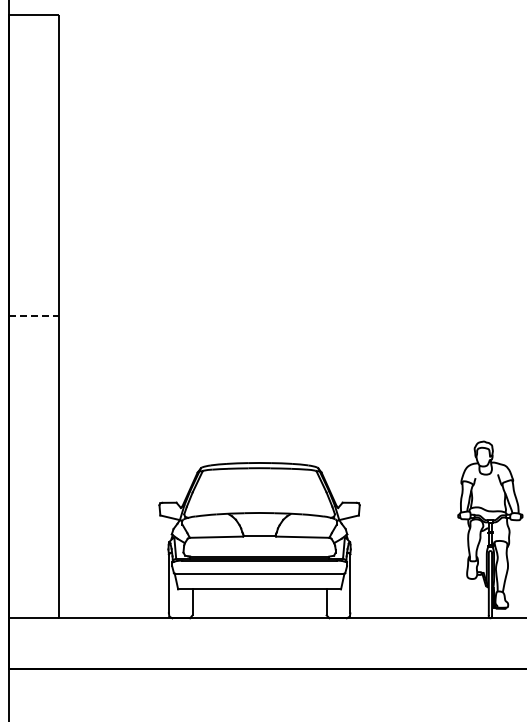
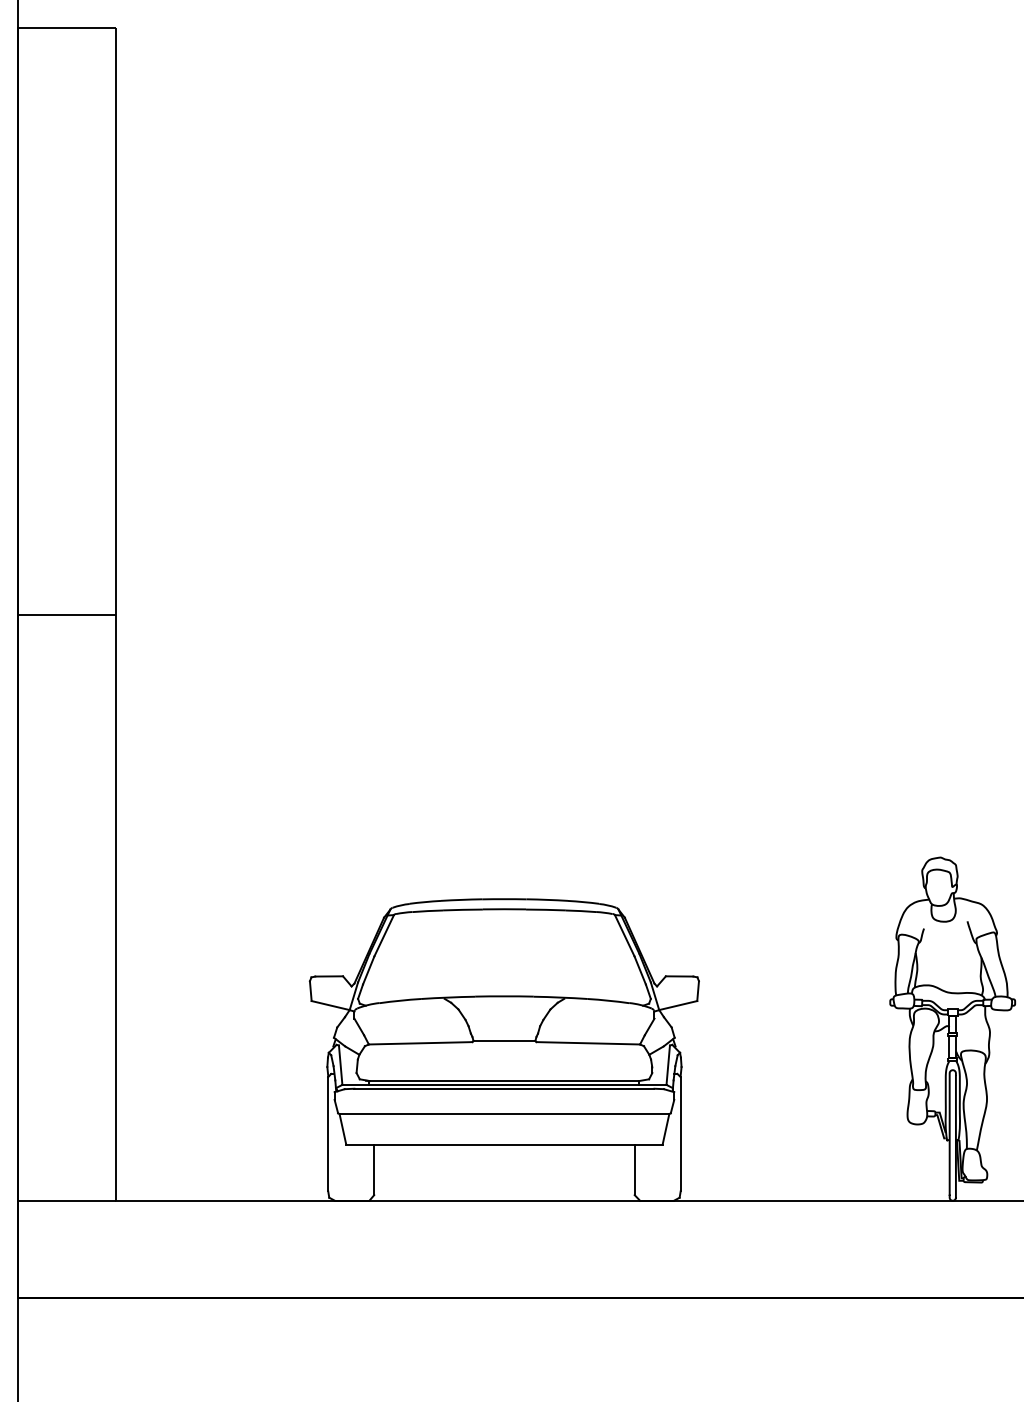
line: (34, 316) -> (67, 614), dashed -> solid

